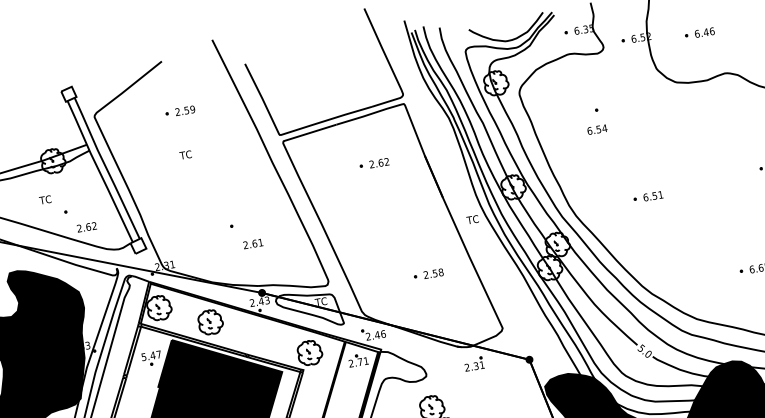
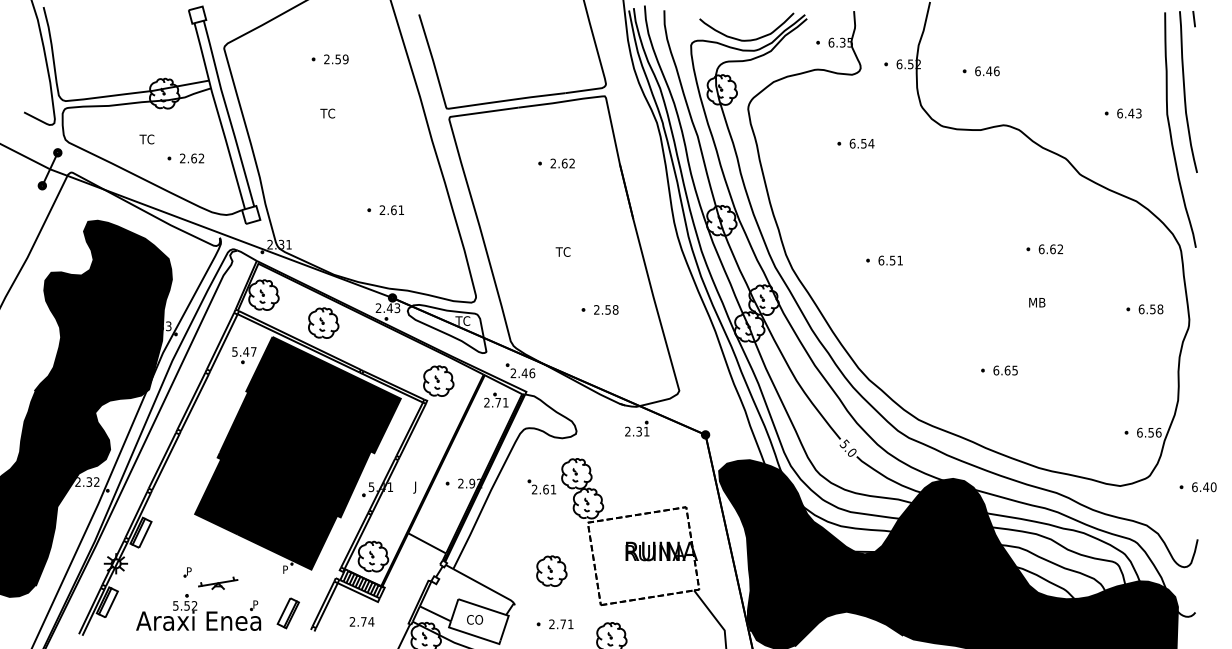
text: (596, 129) -> (861, 143), moved
text: (472, 219) -> (562, 251), moved
text: (87, 227) -> (192, 158), moved
text: (252, 244) -> (391, 210), moved

